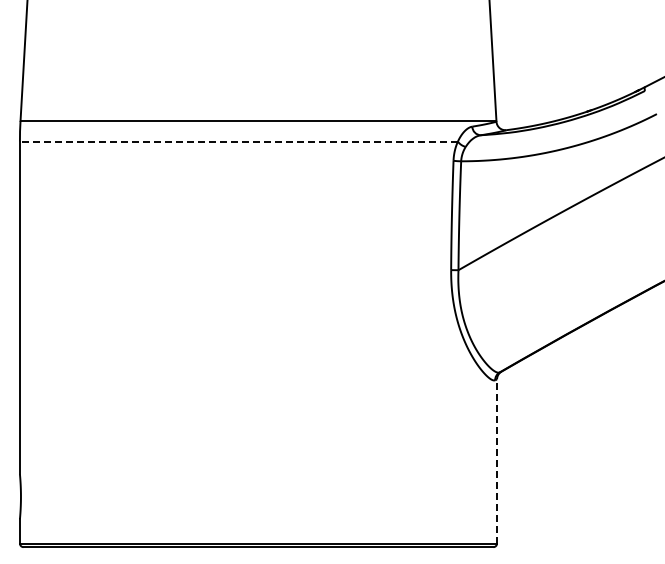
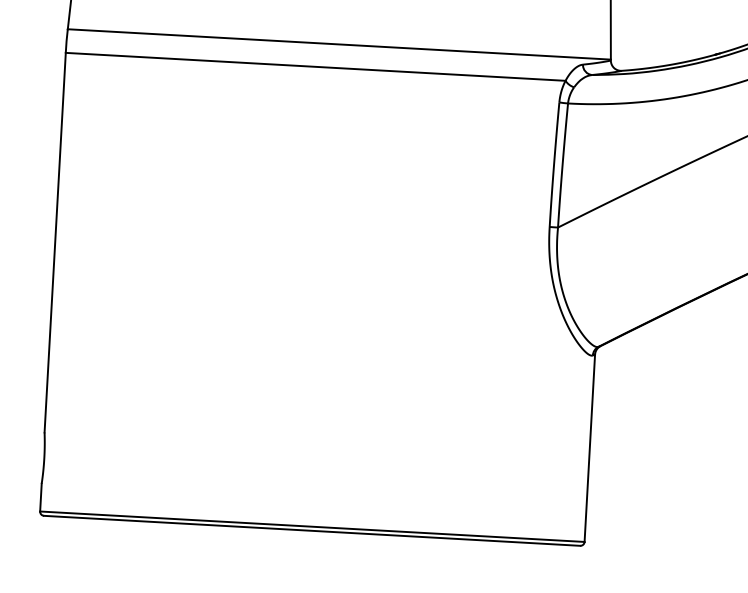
line: (238, 141) -> (315, 66), dashed -> solid
line: (497, 461) -> (590, 448), dashed -> solid

